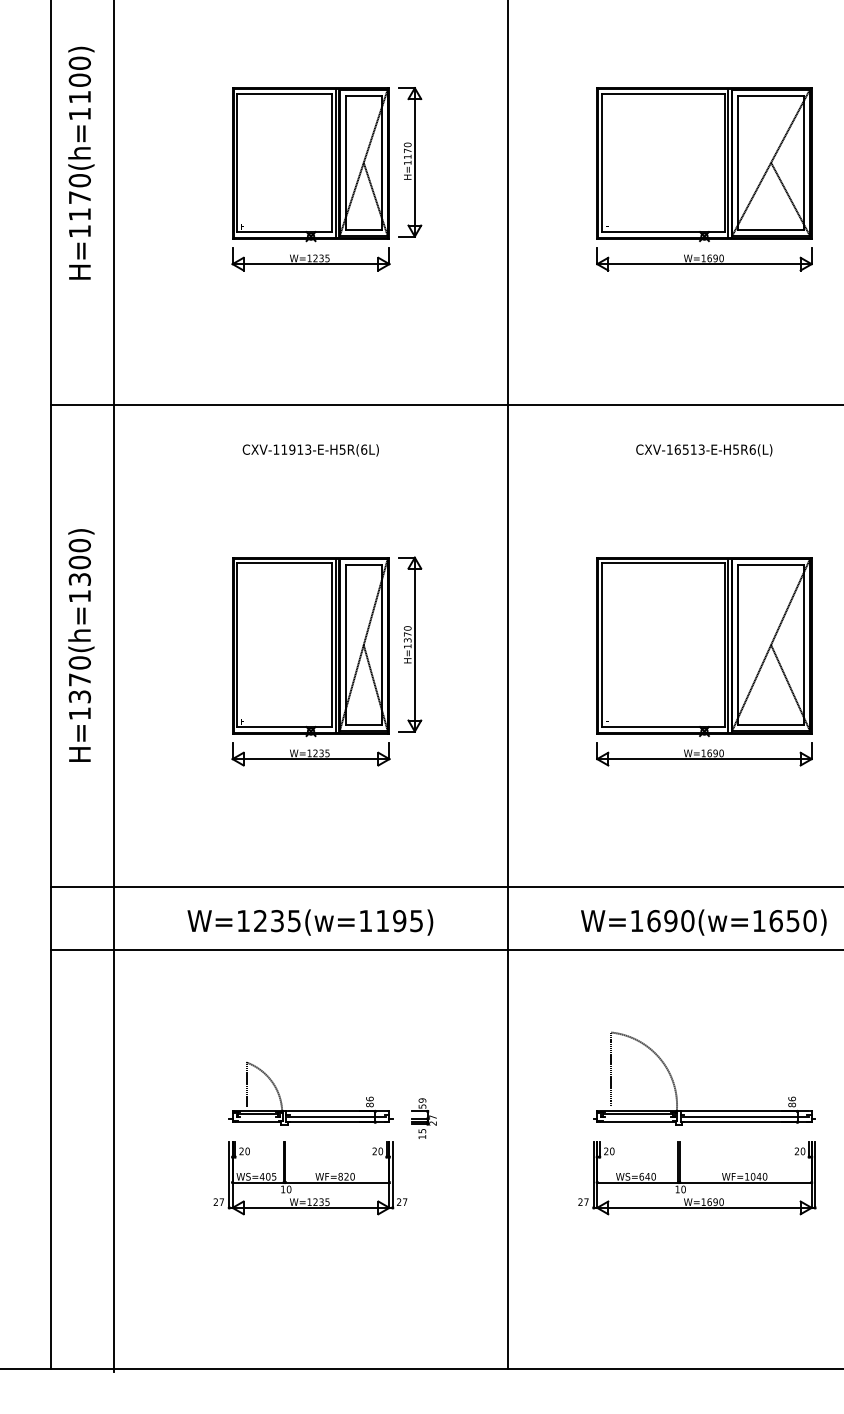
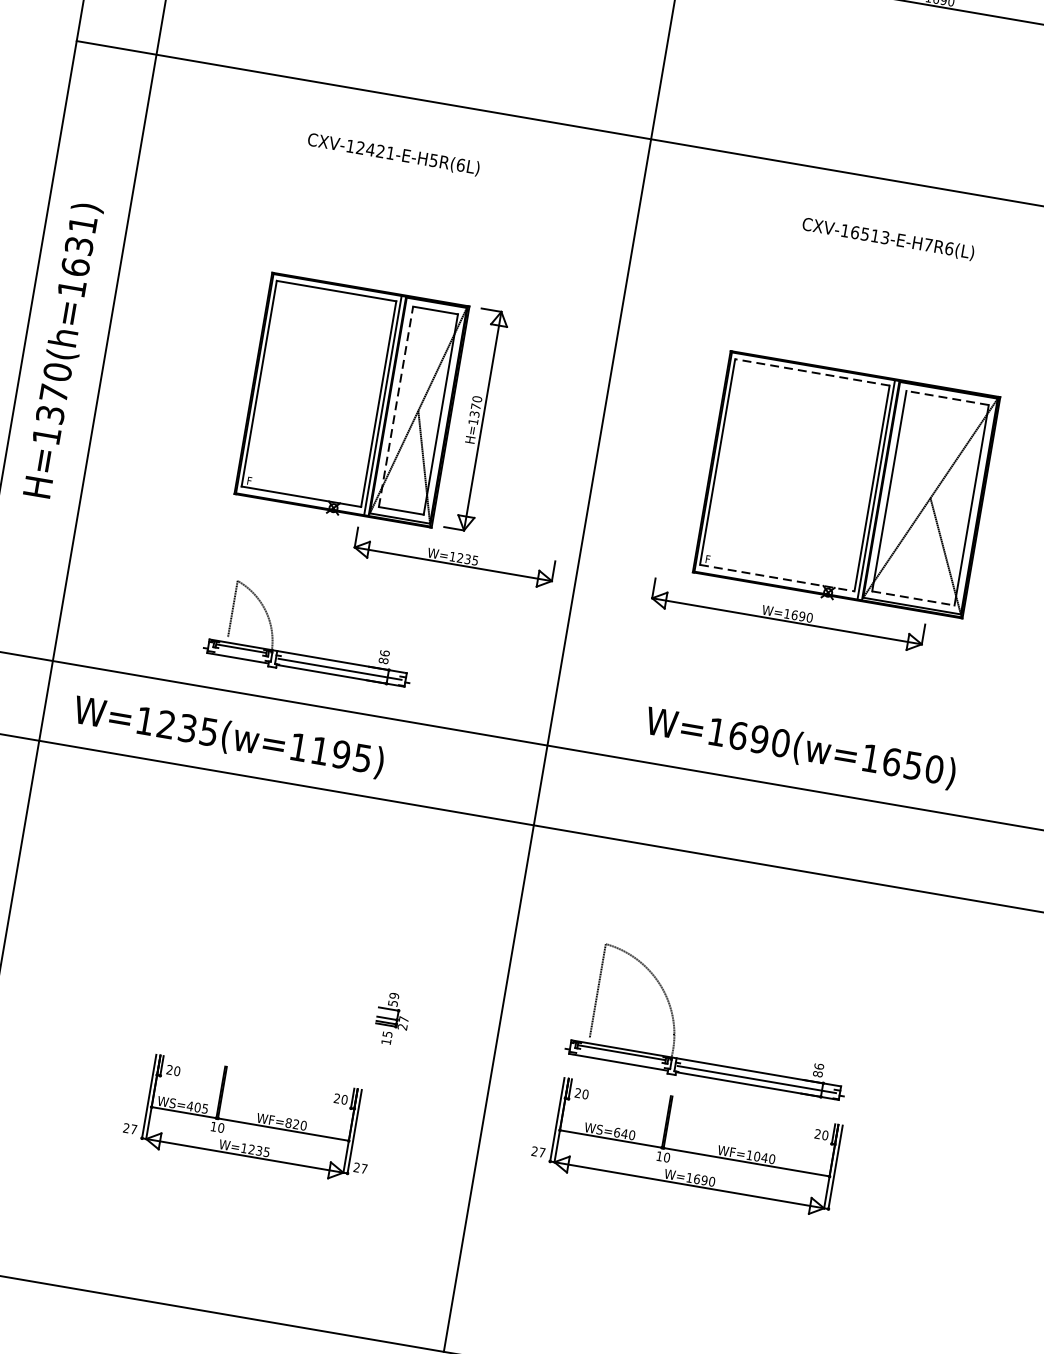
text: (296, 449) -> (375, 150), CXV-11913-E-H5R(6L) -> CXV-12421-E-H5R(6L)
text: (735, 449) -> (927, 244), CXV-16513-E-H5R6(L) -> CXV-16513-E-H7R6(L)
text: (79, 562) -> (78, 245), H=1370(h=1300) -> H=1370(h=1631)
line: (662, 563) -> (811, 372), solid -> dashed
line: (771, 565) -> (948, 398), solid -> dashed
line: (345, 645) -> (395, 407), solid -> dashed
line: (771, 724) -> (913, 598), solid -> dashed
line: (663, 727) -> (777, 578), solid -> dashed
part: (310, 754) -> (453, 558), moved
part: (704, 754) -> (788, 615), moved
text: (310, 922) -> (228, 737), moved
text: (703, 922) -> (800, 748), moved
part: (675, 1085) -> (675, 1024), moved
part: (310, 1110) -> (307, 655), moved
part: (310, 1178) -> (250, 1118), moved
part: (697, 1178) -> (686, 1146), moved

